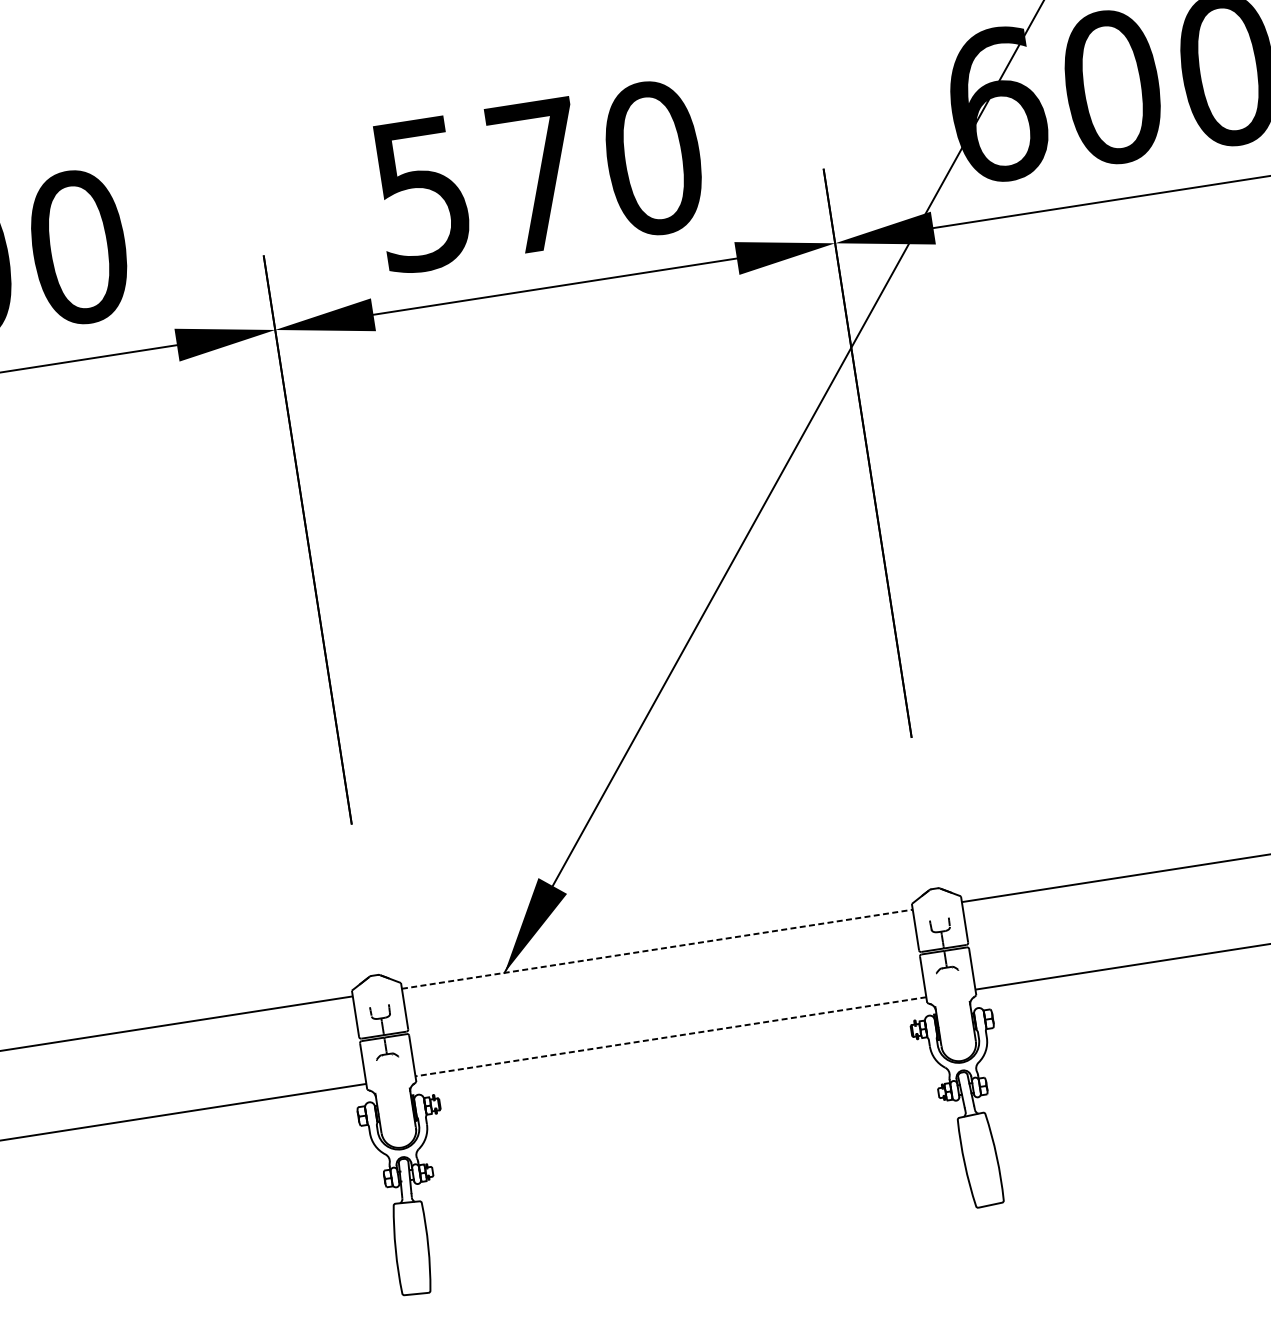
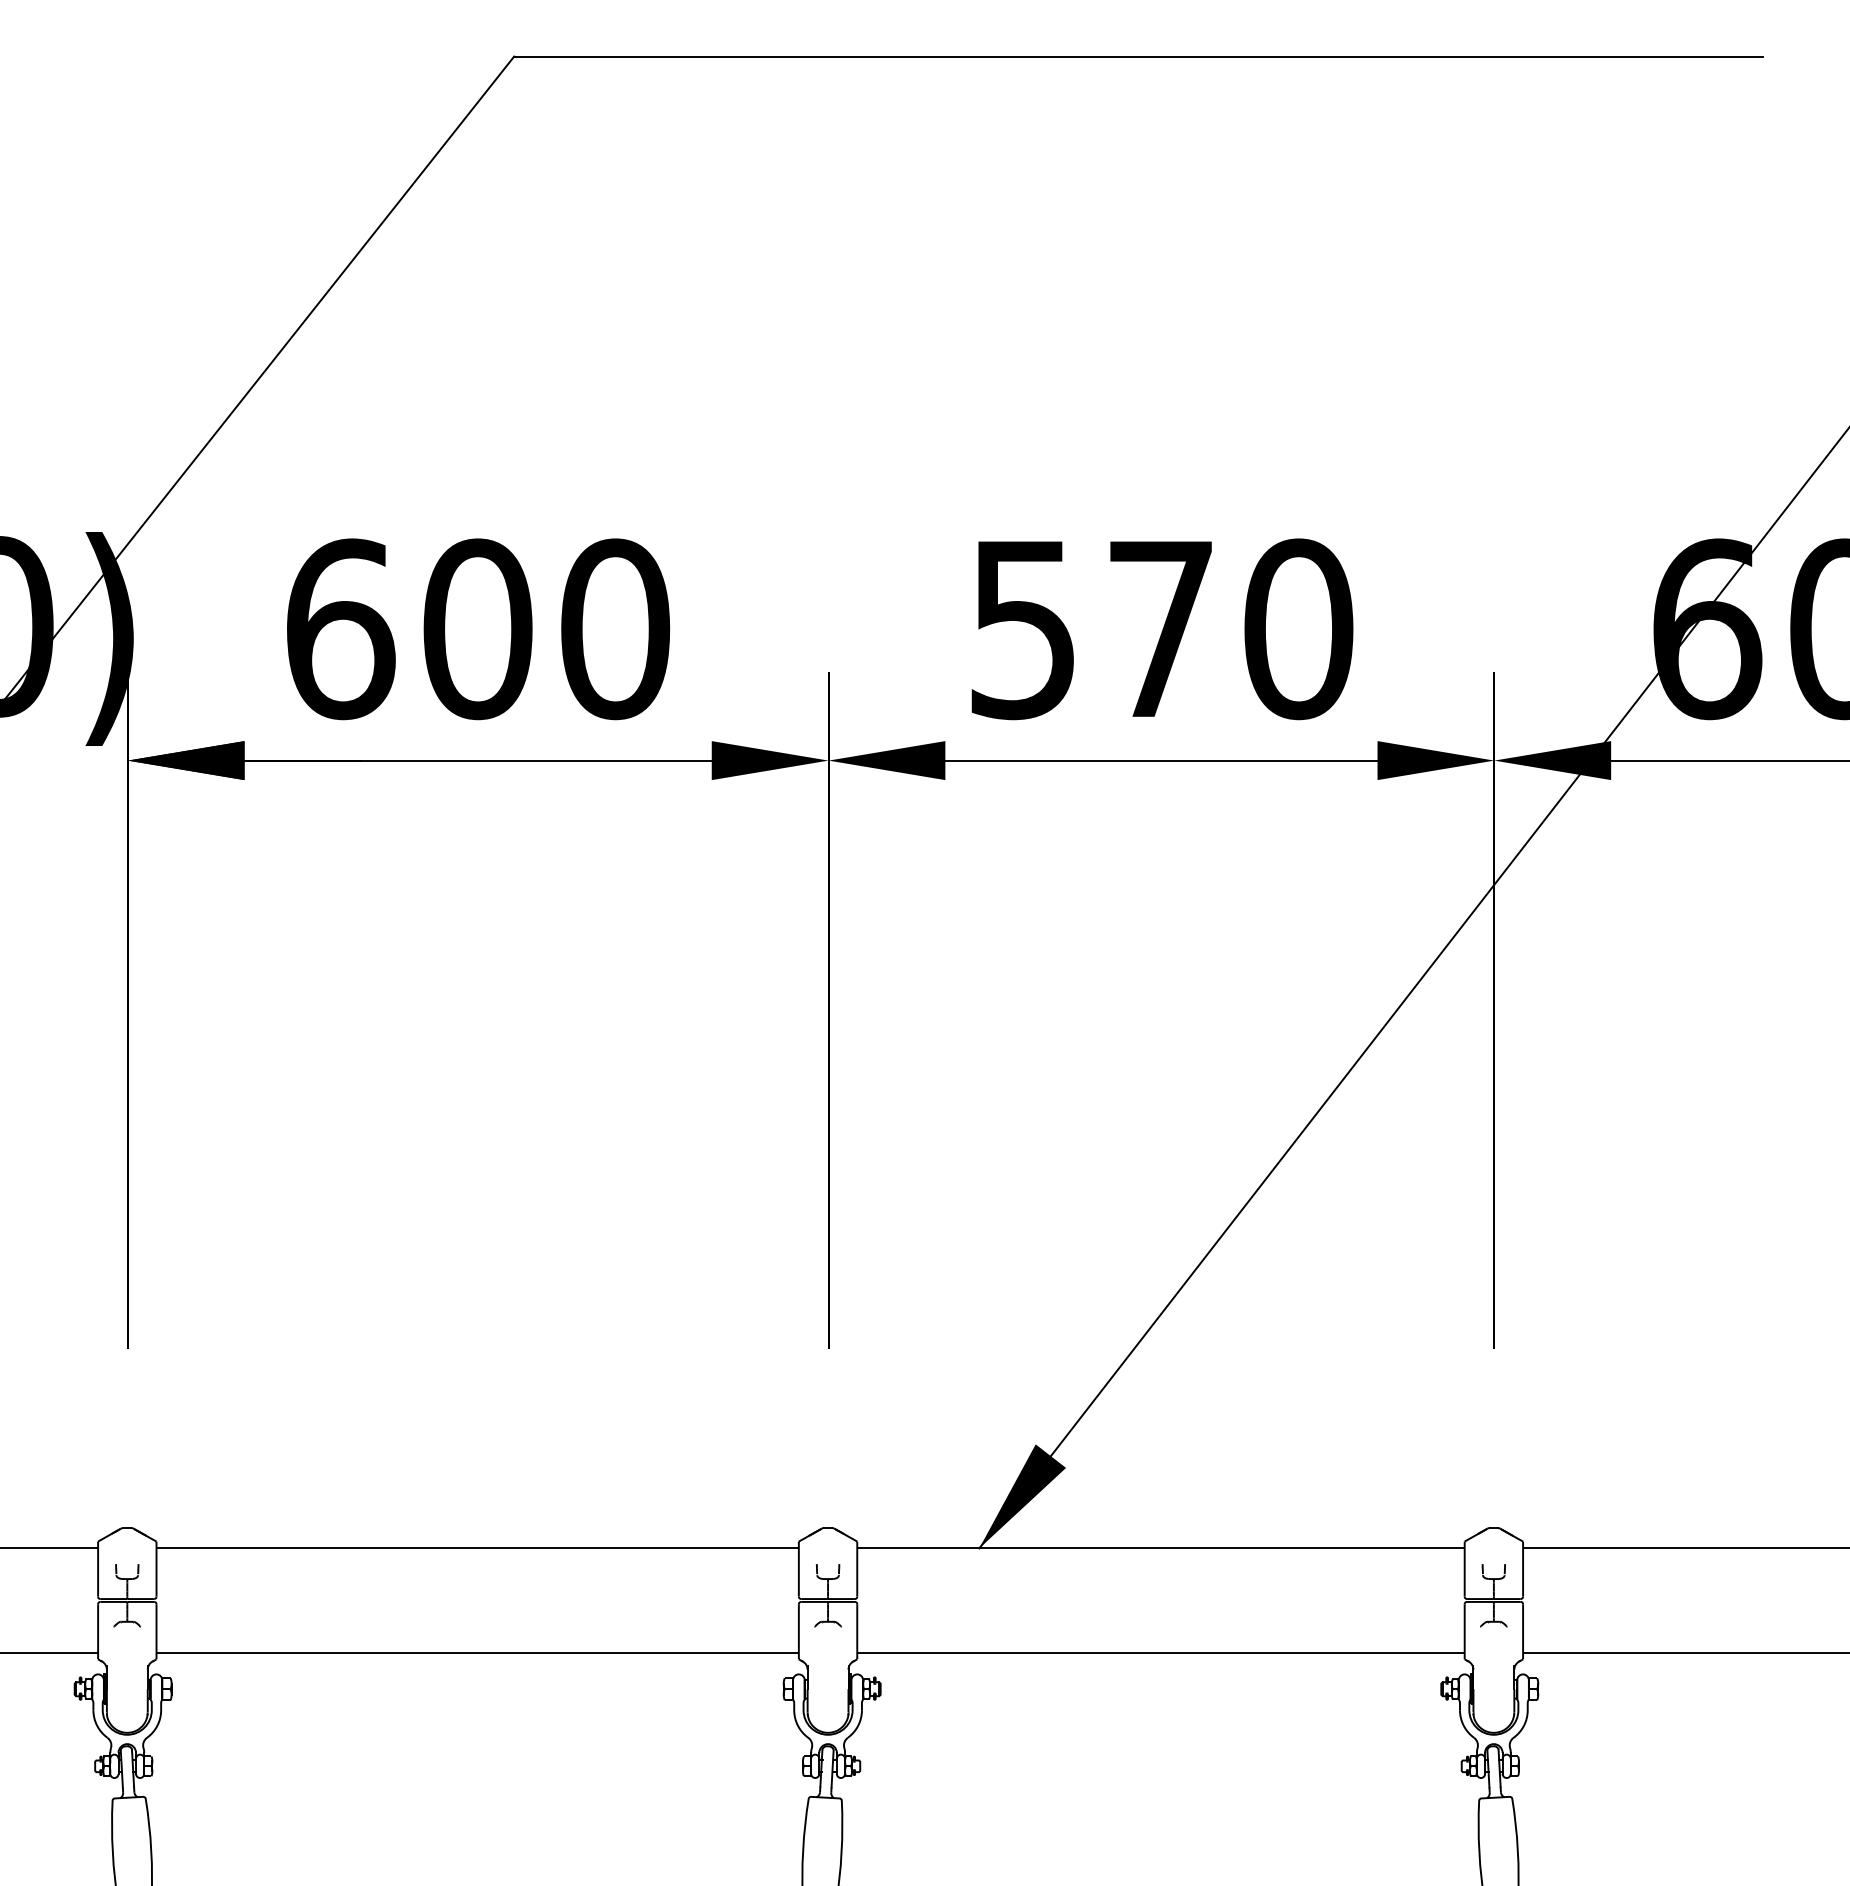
line: (656, 949) -> (1160, 1548), dashed -> solid
line: (670, 1036) -> (1160, 1652), dashed -> solid

